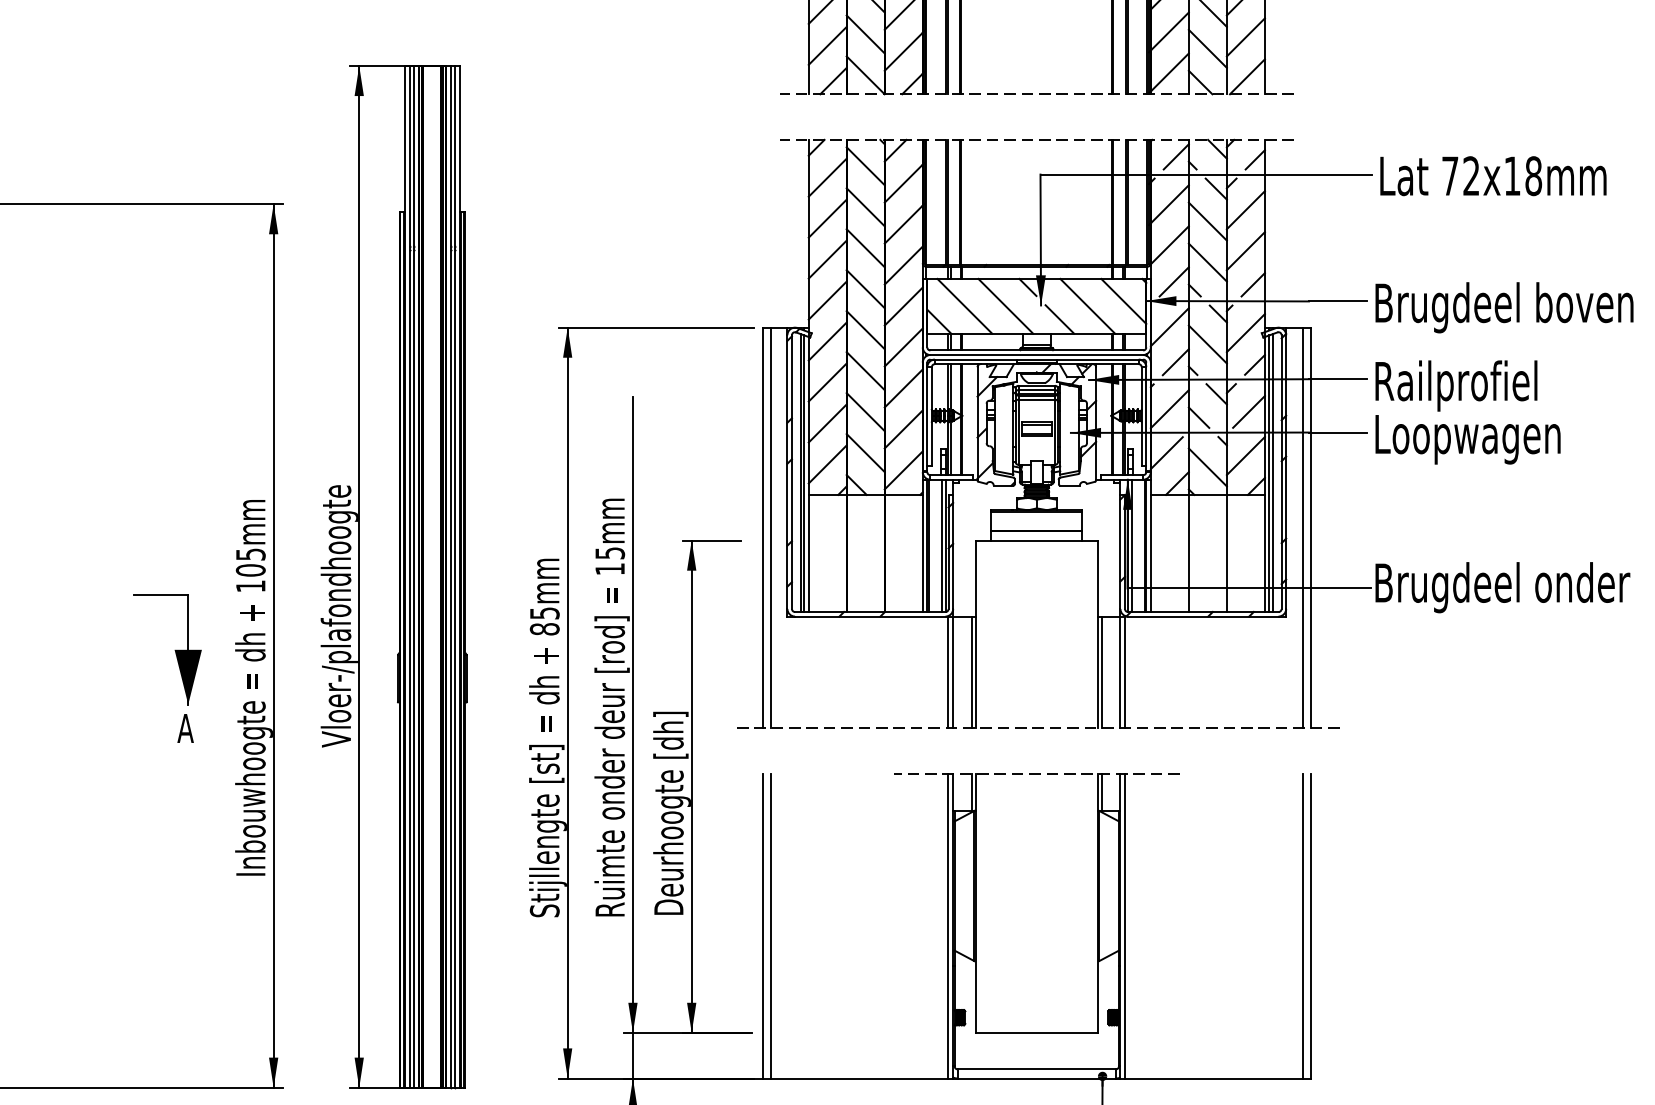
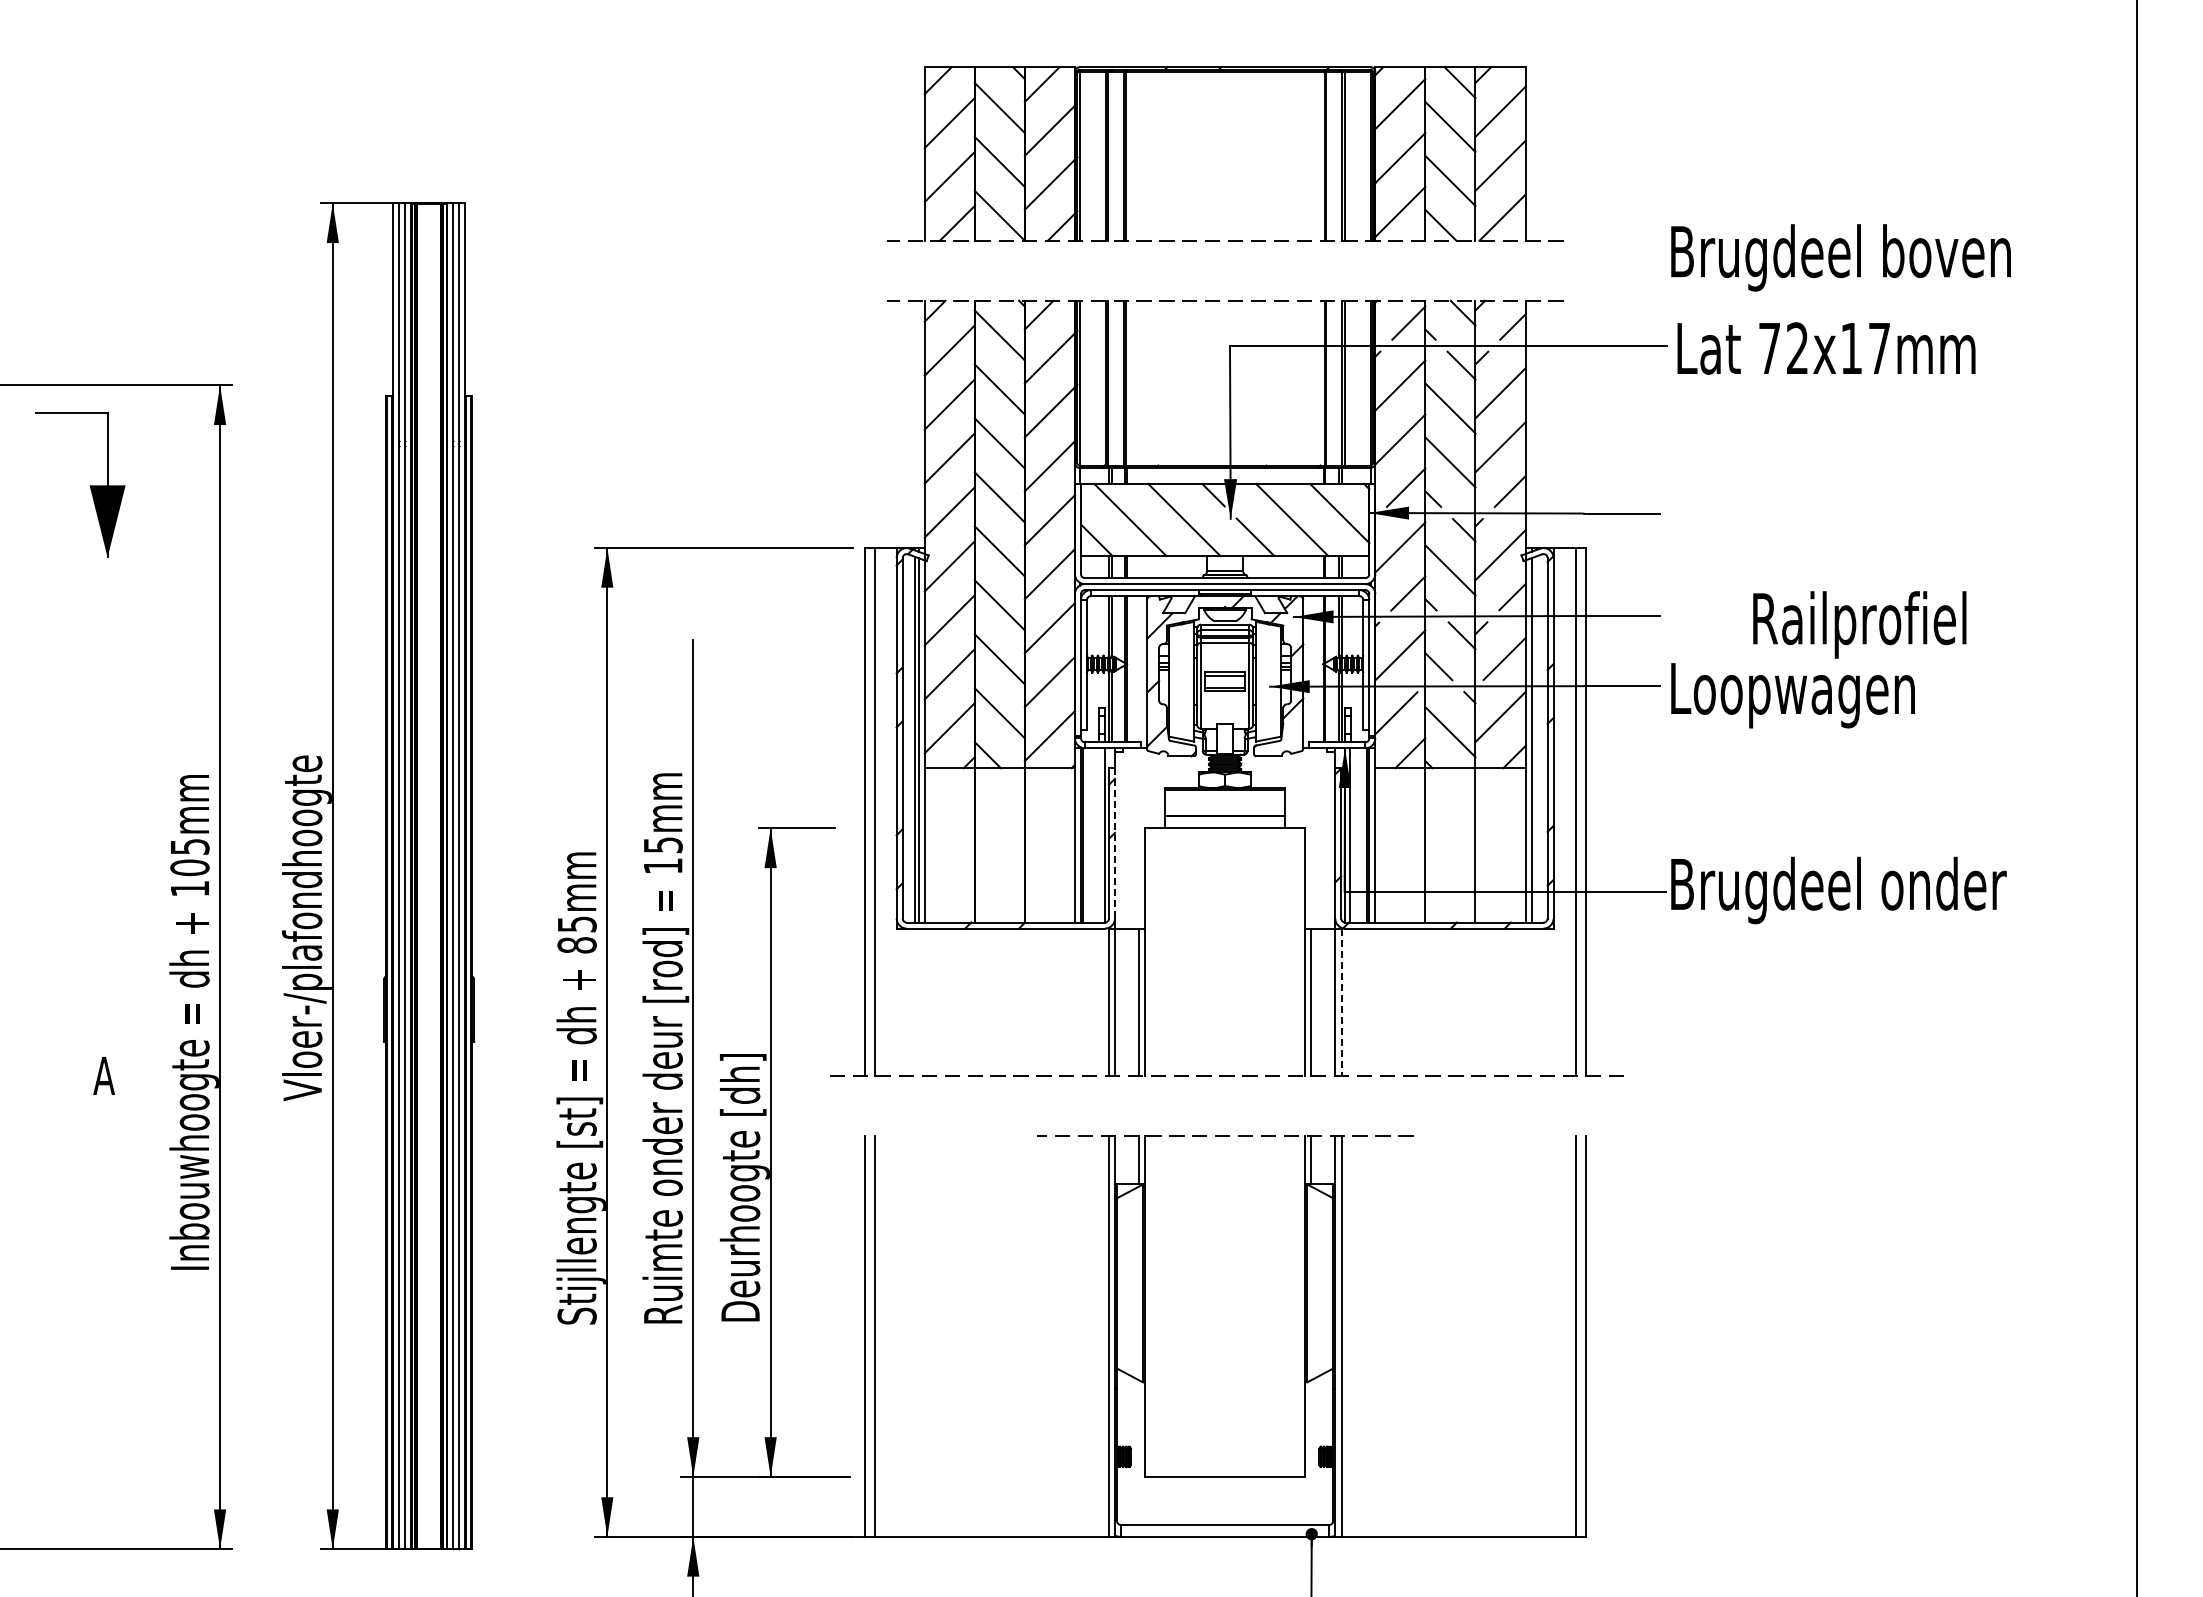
text: (1533, 176) -> (1879, 348), 72x18mm -> 72x17mm
text: (1504, 307) -> (1840, 257), moved
text: (1456, 385) -> (1859, 624), moved
line: (1272, 473) -> (1535, 739), removed
line: (941, 545) -> (1099, 835), removed
line: (952, 551) -> (1114, 843), solid -> dashed
part: (174, 649) -> (89, 485), moved
line: (1125, 672) -> (1341, 1002), solid -> dashed

